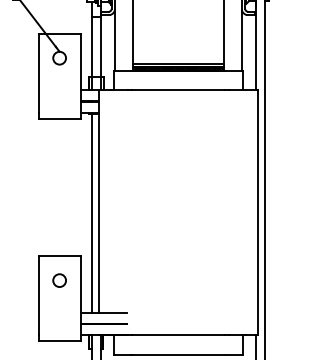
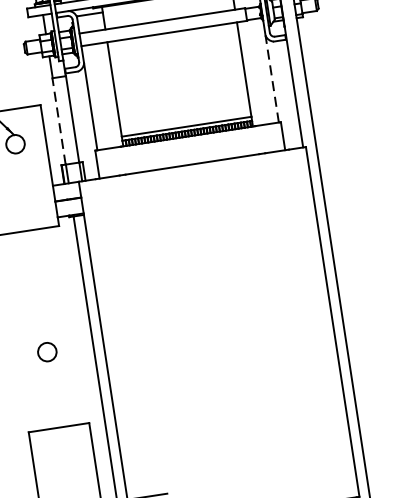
line: (241, 39) -> (271, 77), solid -> dashed
line: (91, 46) -> (58, 120), solid -> dashed
circle: (59, 280) -> (47, 352), moved

